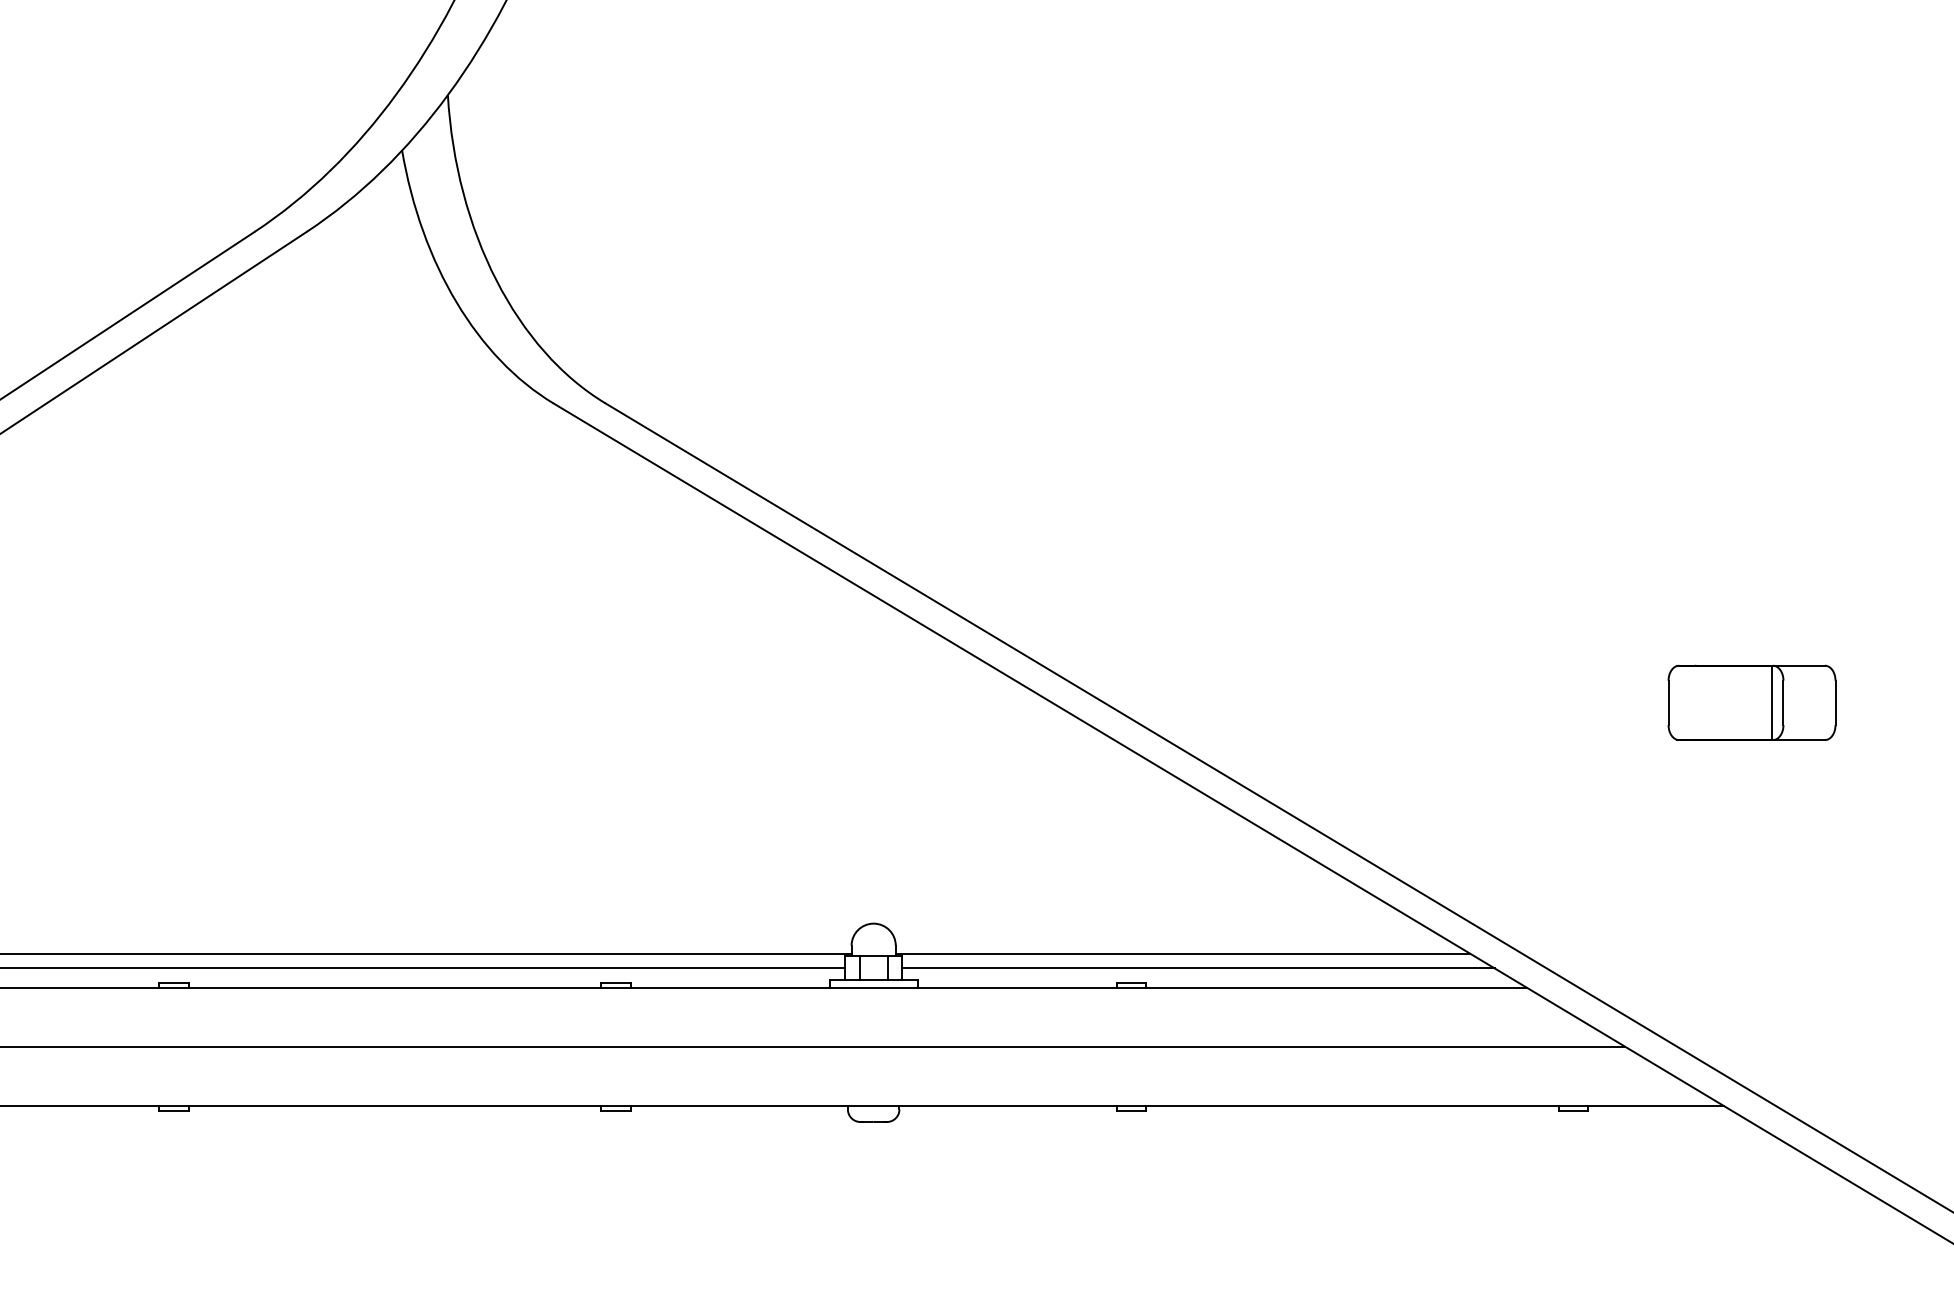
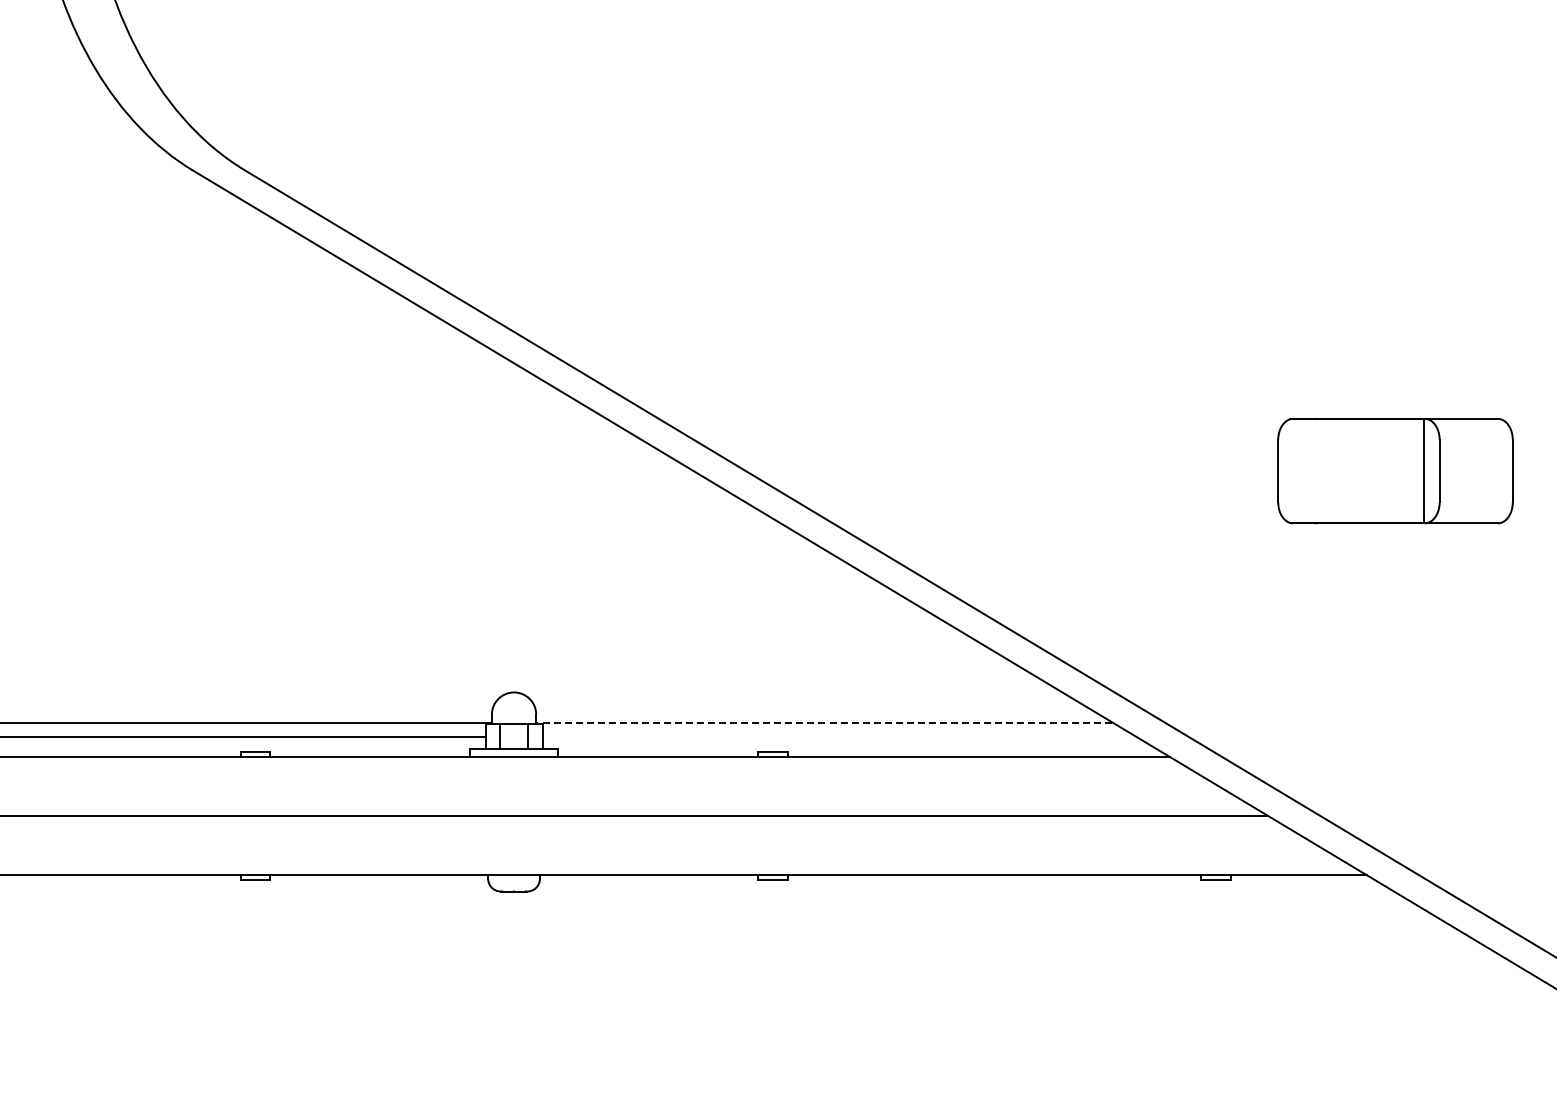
part: (1751, 702) -> (1394, 470), size x1.4
line: (1182, 953) -> (823, 722), solid -> dashed
line: (1198, 968) -> (840, 737), removed

